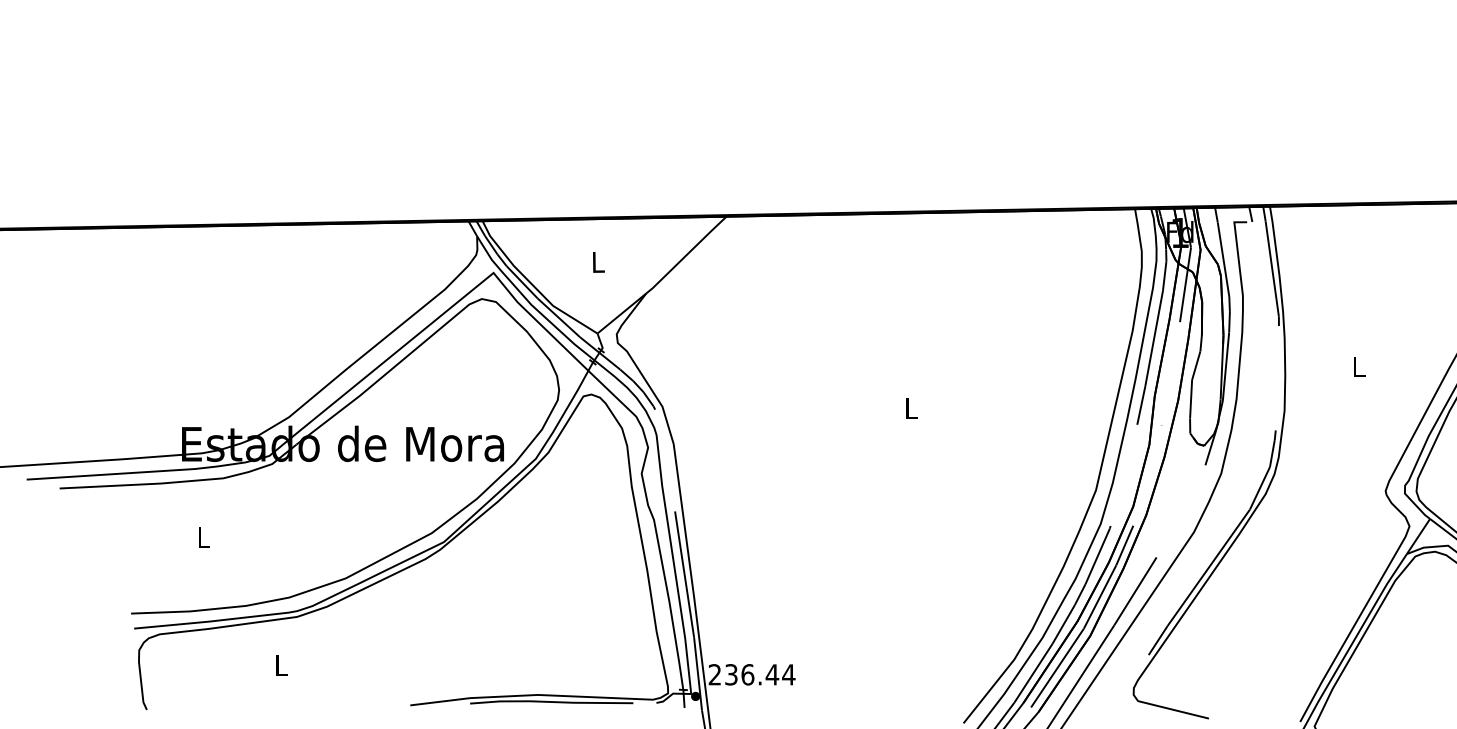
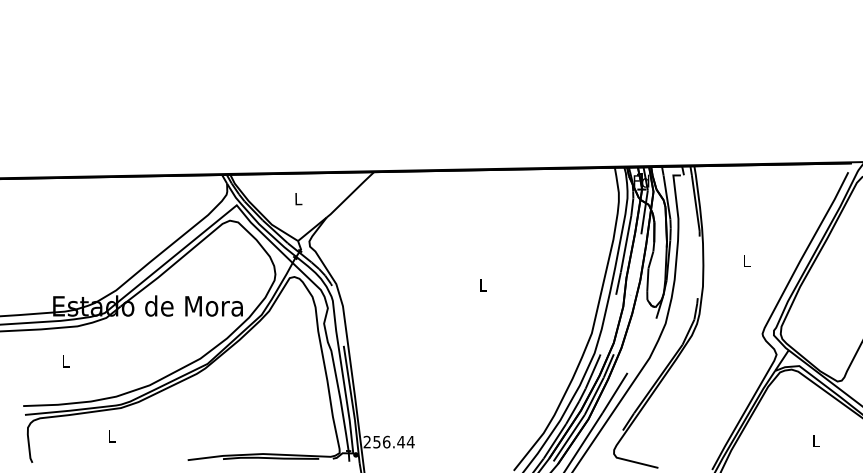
text: (730, 673) -> (376, 441), 236.44 -> 256.44

